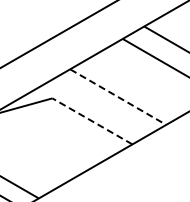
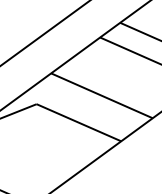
line: (118, 97) -> (102, 96), dashed -> solid
line: (91, 121) -> (78, 122), dashed -> solid

